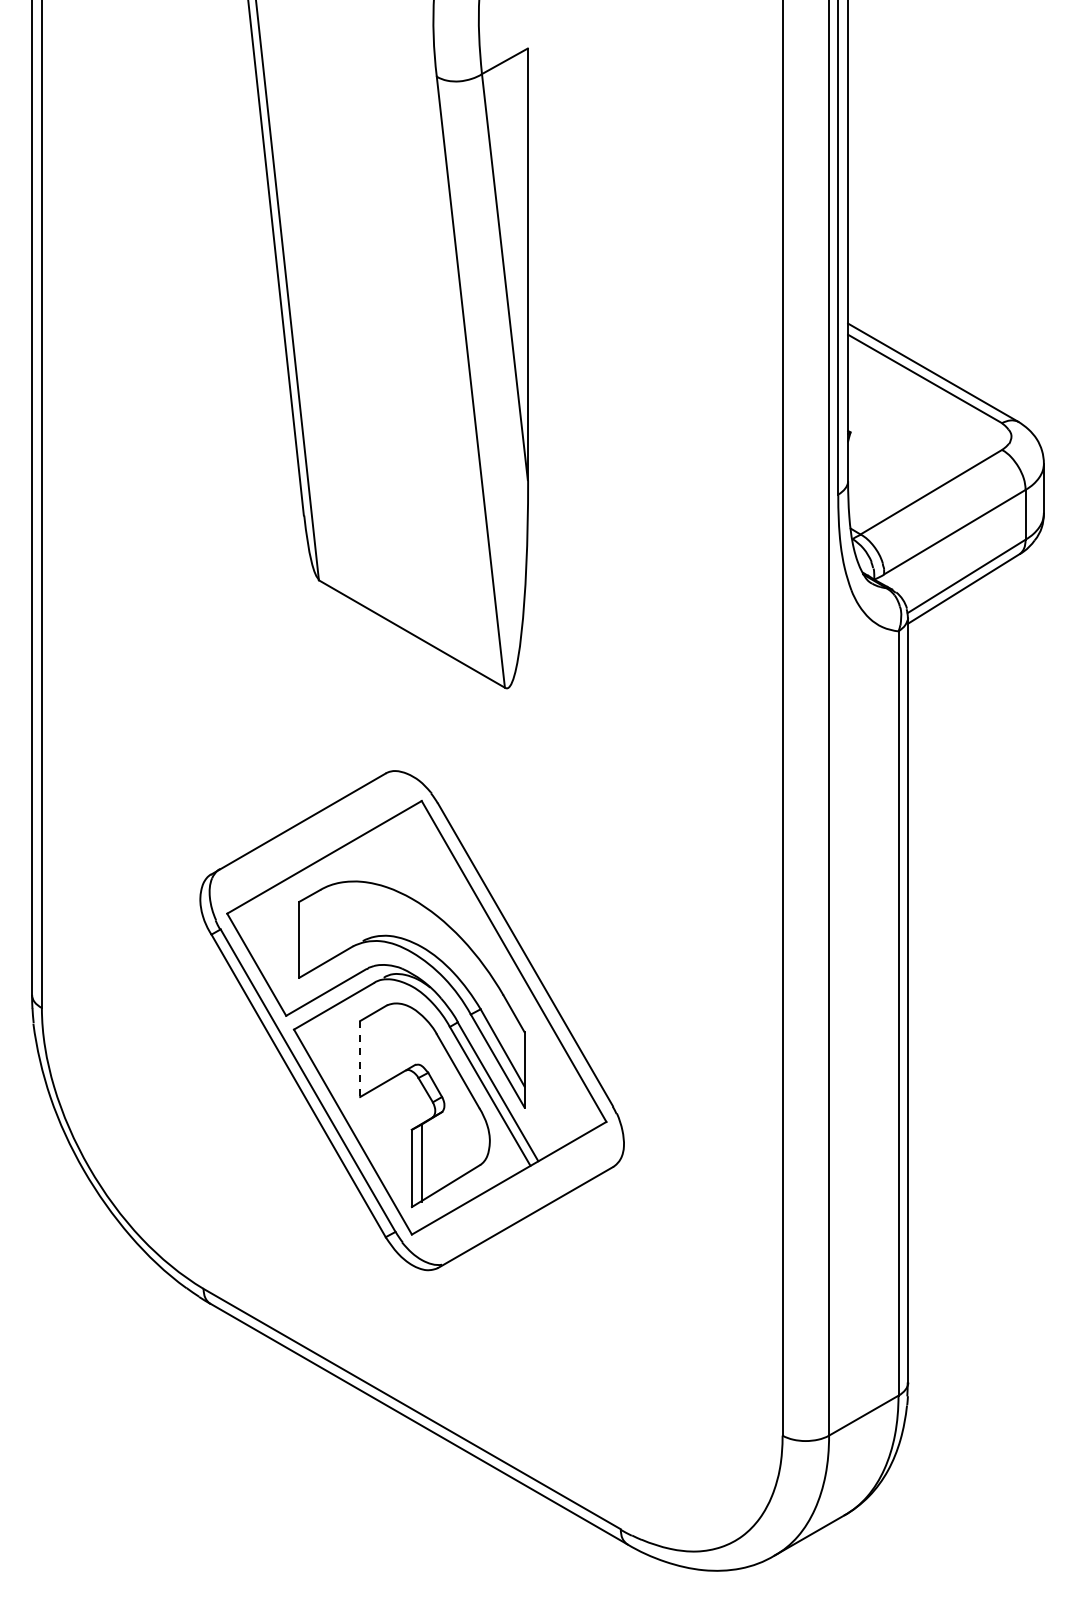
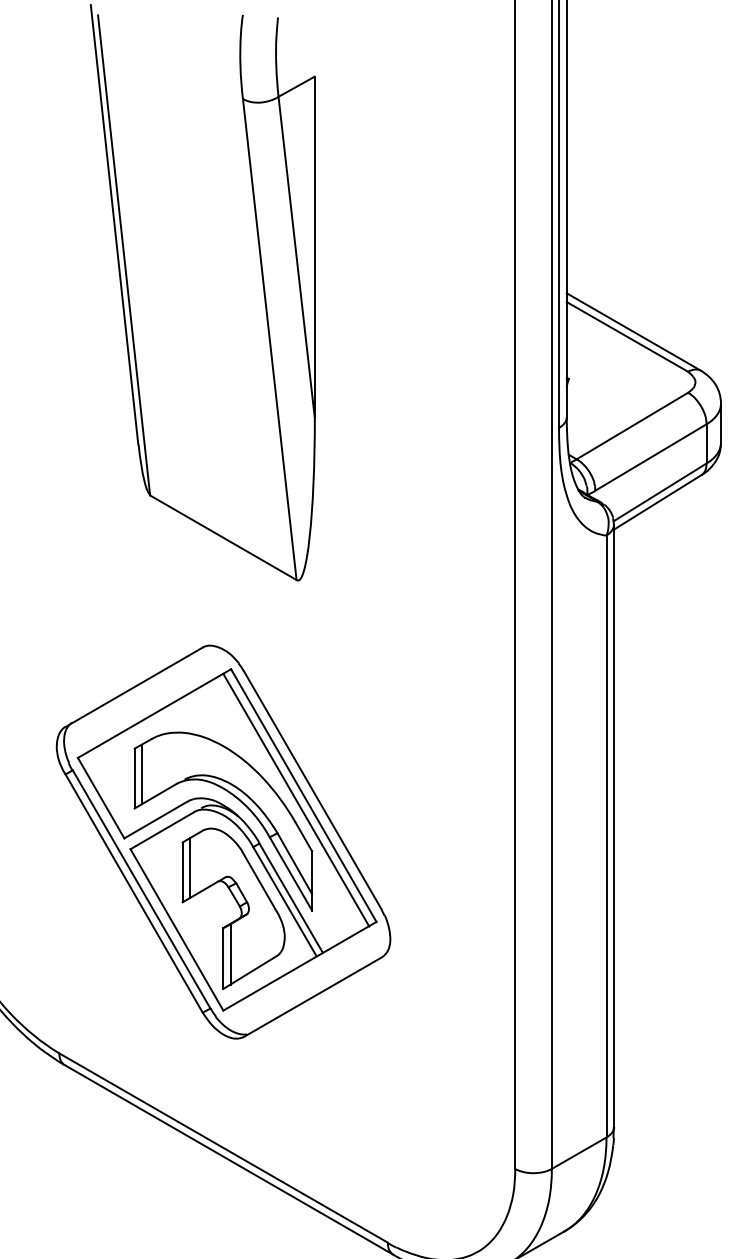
line: (309, 933) -> (142, 773), added
line: (504, 966) -> (296, 799), added
line: (369, 1053) -> (189, 868), added
line: (360, 1059) -> (182, 872), dashed -> solid

